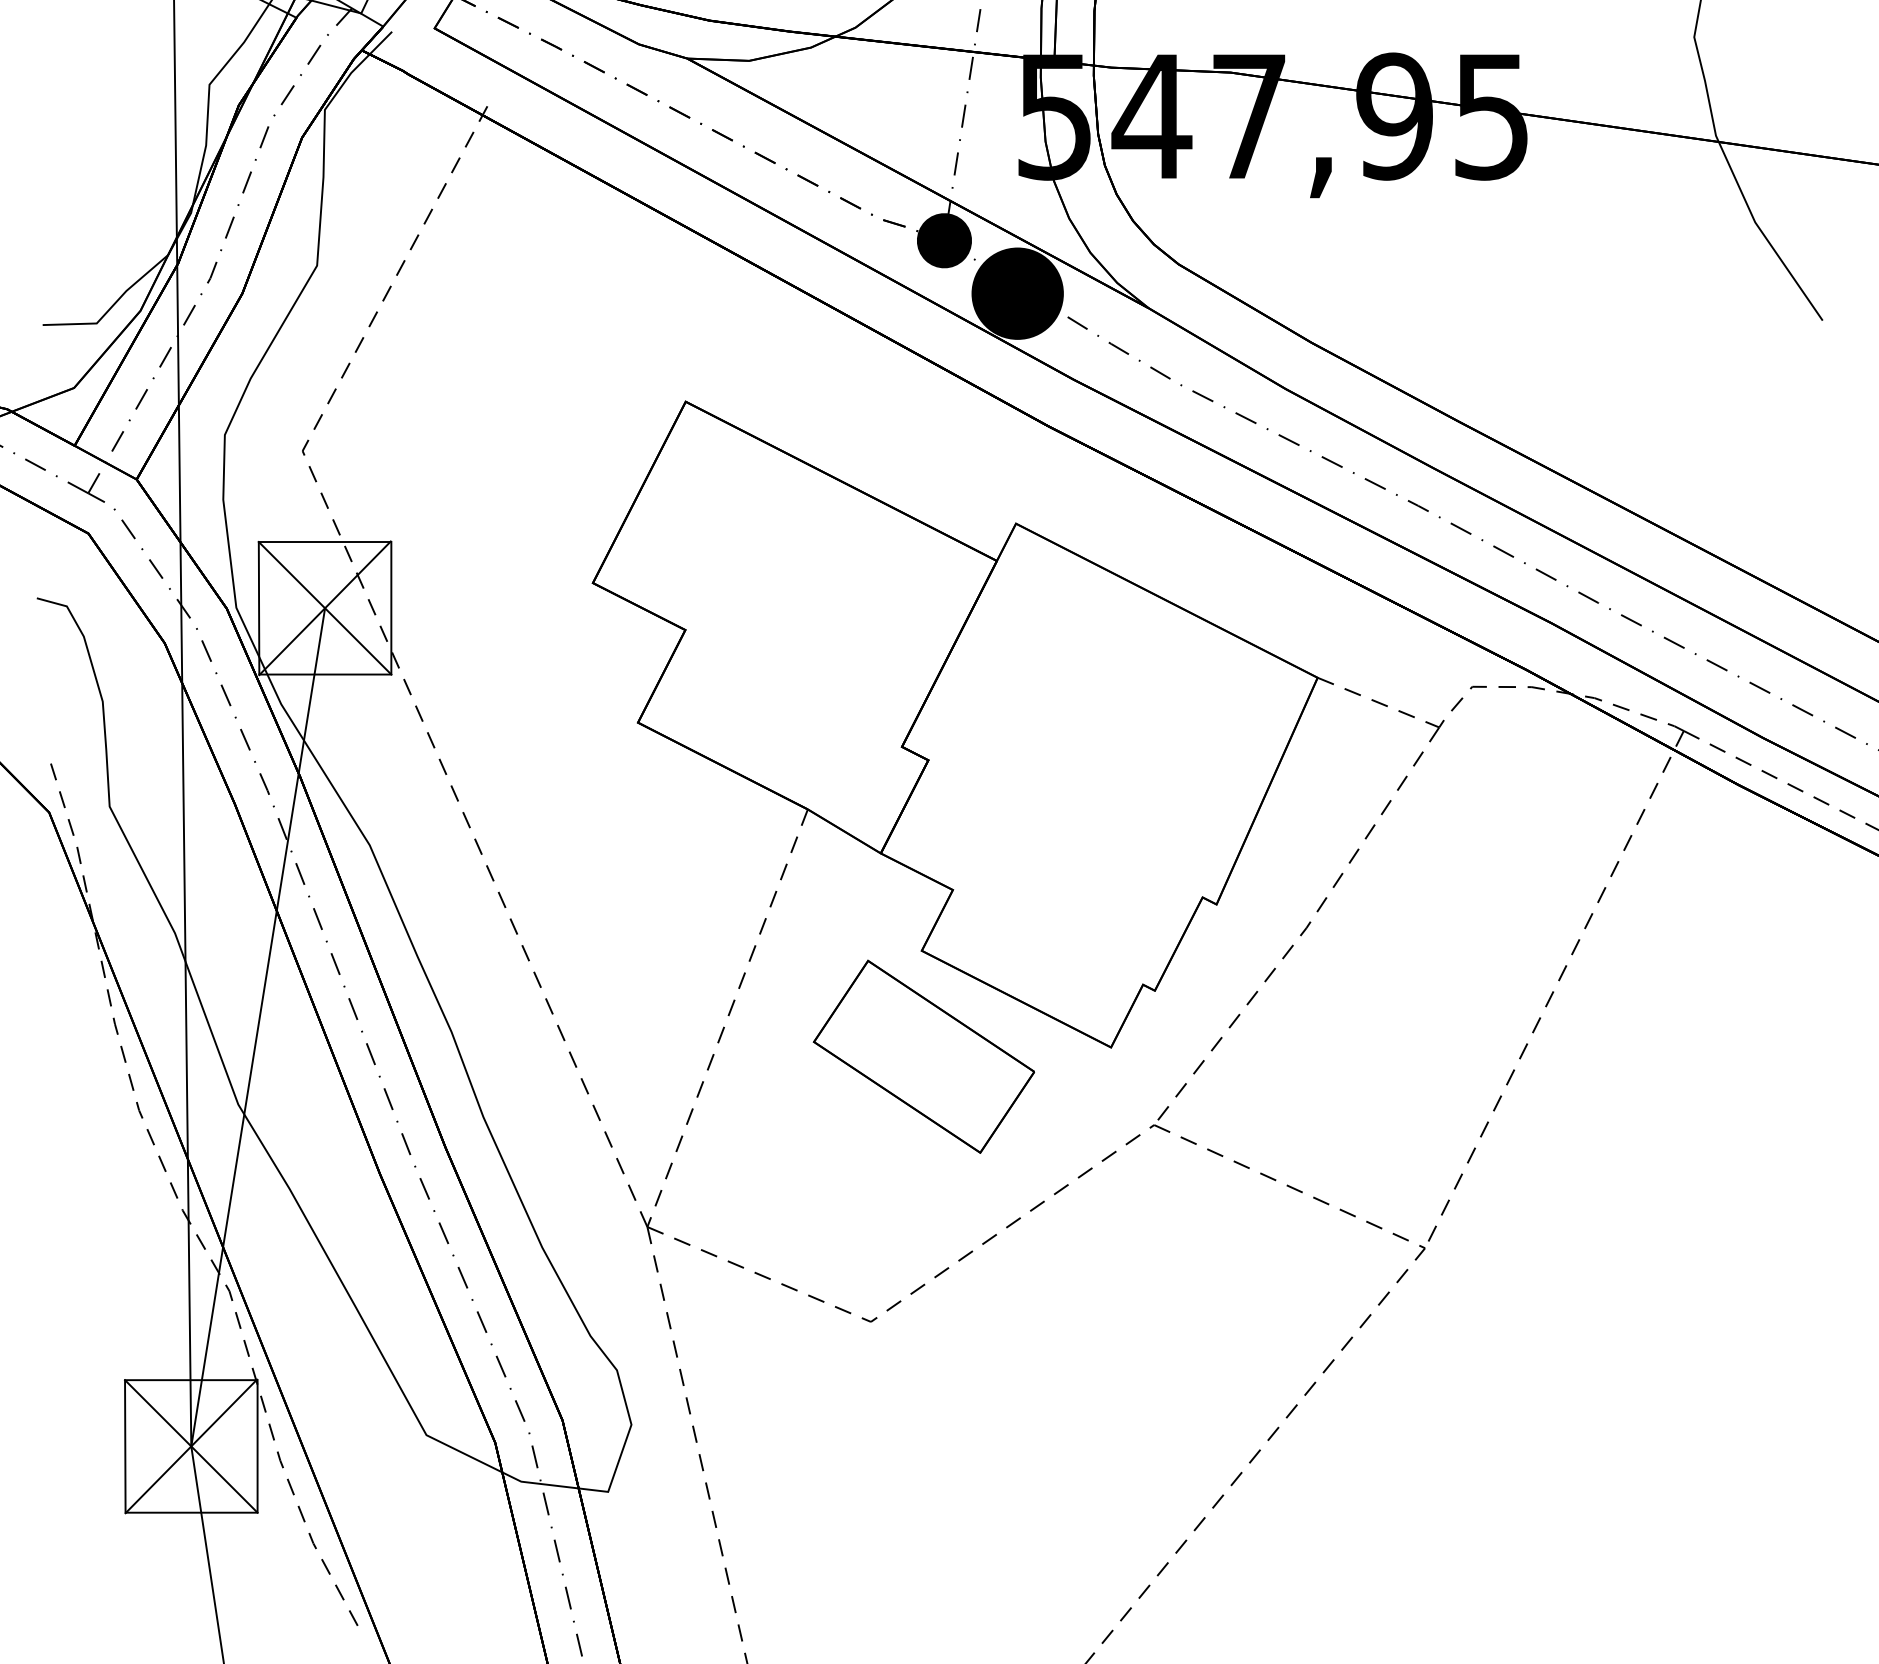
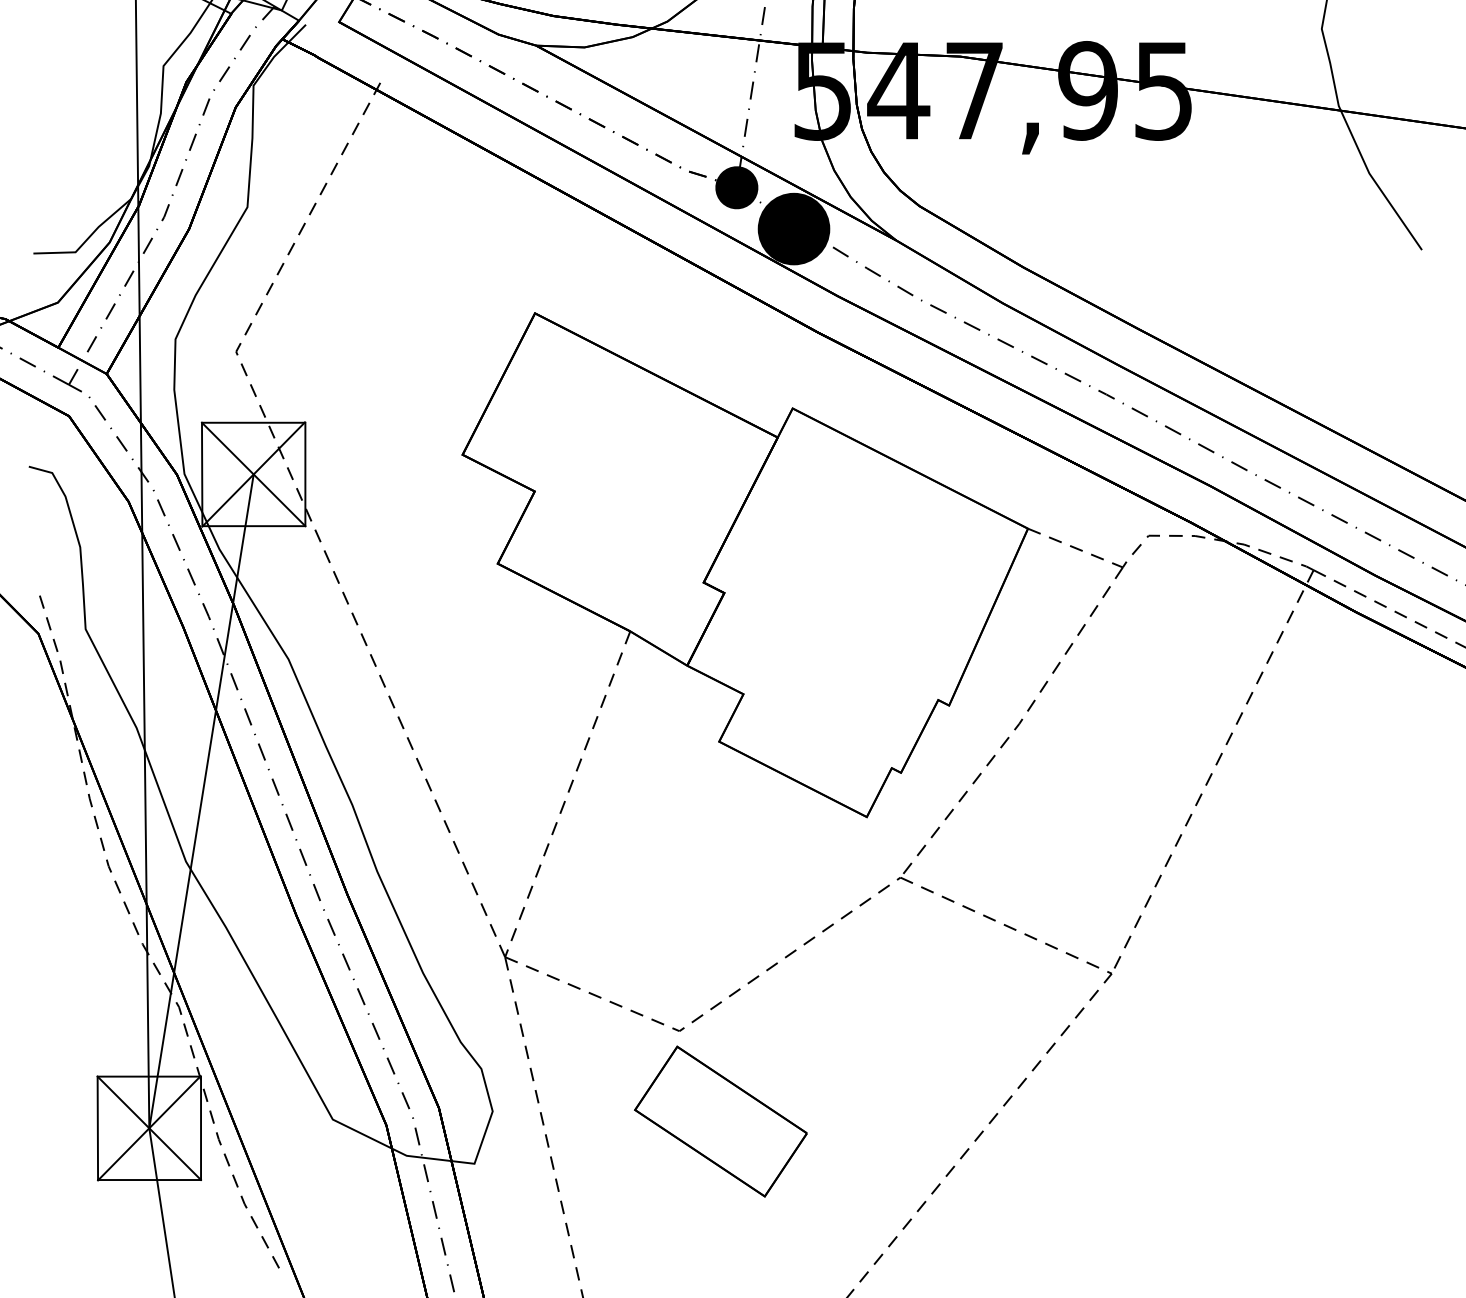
part: (923, 1056) -> (720, 1121), moved

